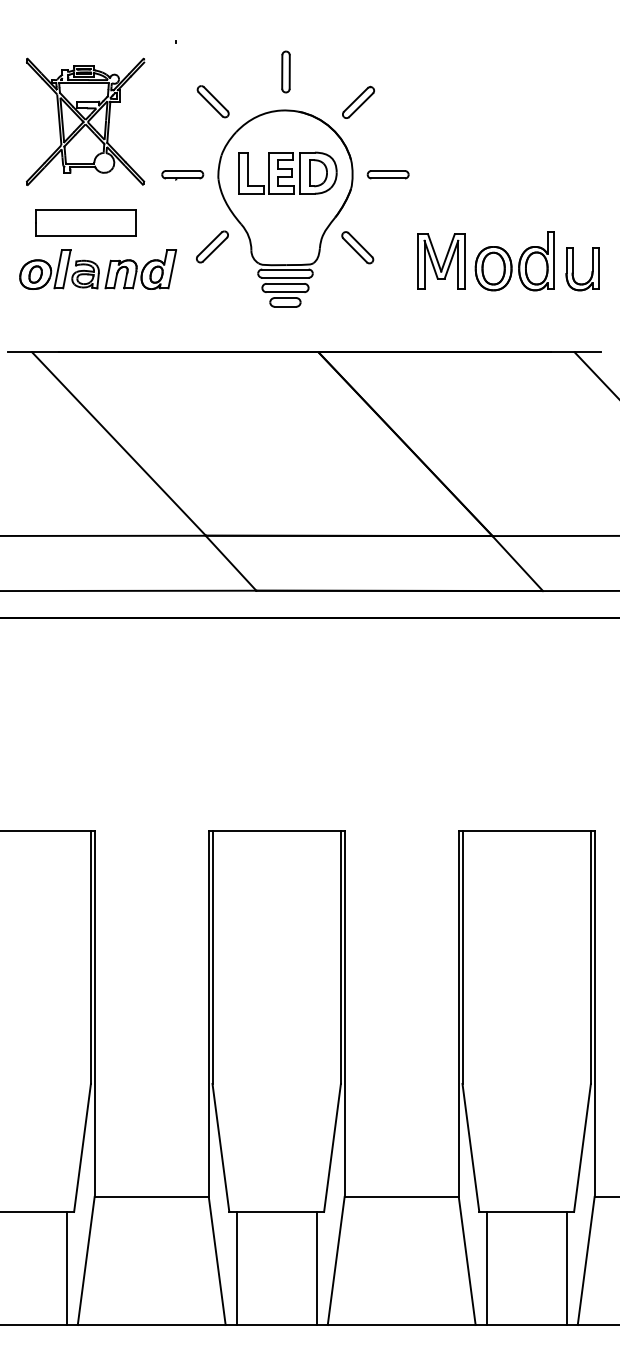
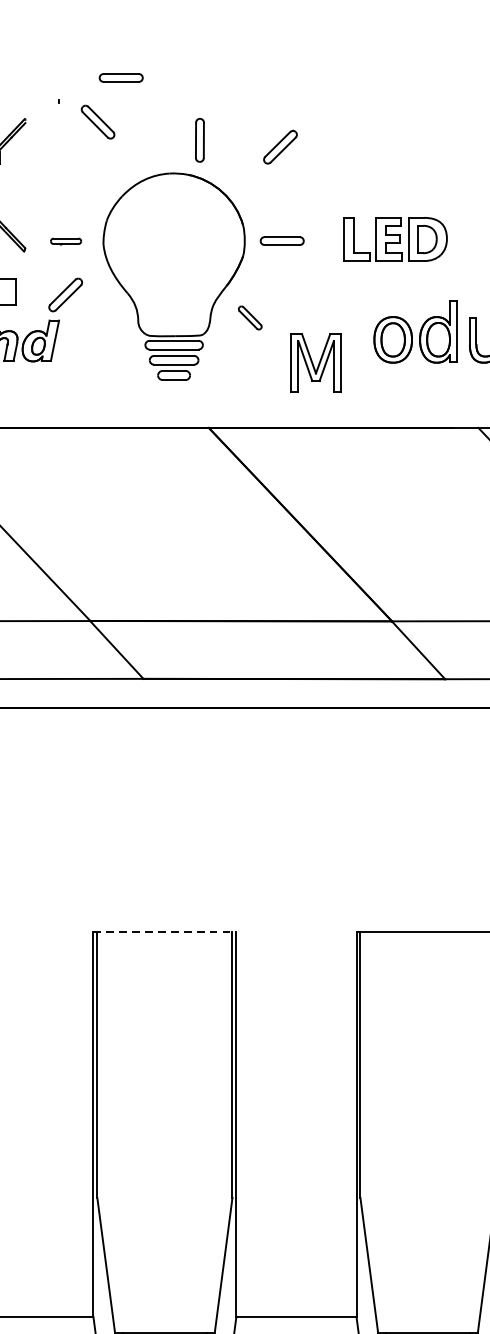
part: (234, 19) -> (120, 77), added
part: (285, 71) -> (199, 139), moved
part: (212, 101) -> (97, 121), moved
part: (358, 101) -> (280, 146), moved
part: (287, 172) -> (395, 238), moved
part: (182, 175) -> (65, 241), size x0.7
part: (212, 246) -> (65, 294), moved
part: (357, 247) -> (249, 317), size x0.7
part: (441, 261) -> (316, 362), moved
line: (276, 830) -> (164, 931), solid -> dashed

